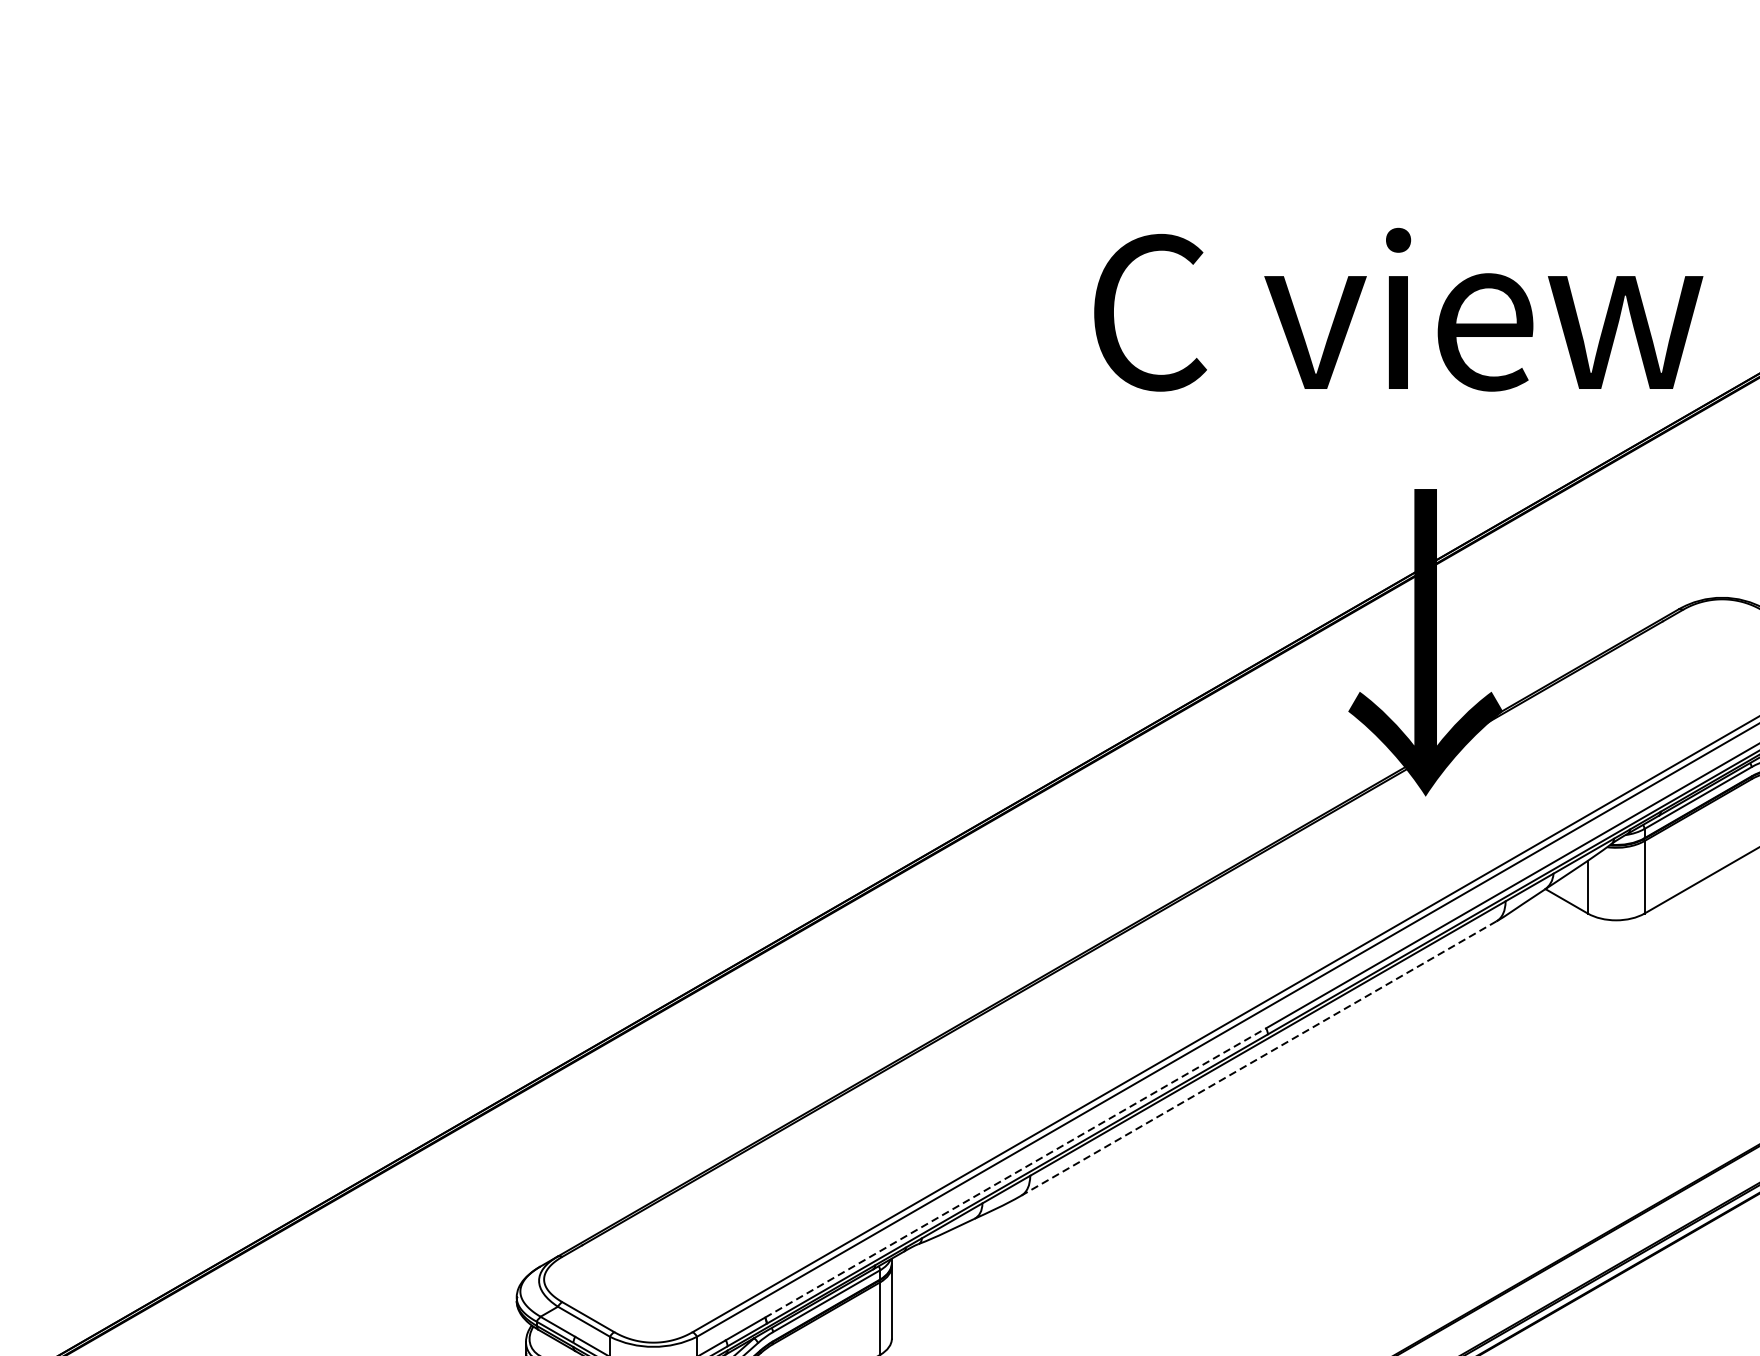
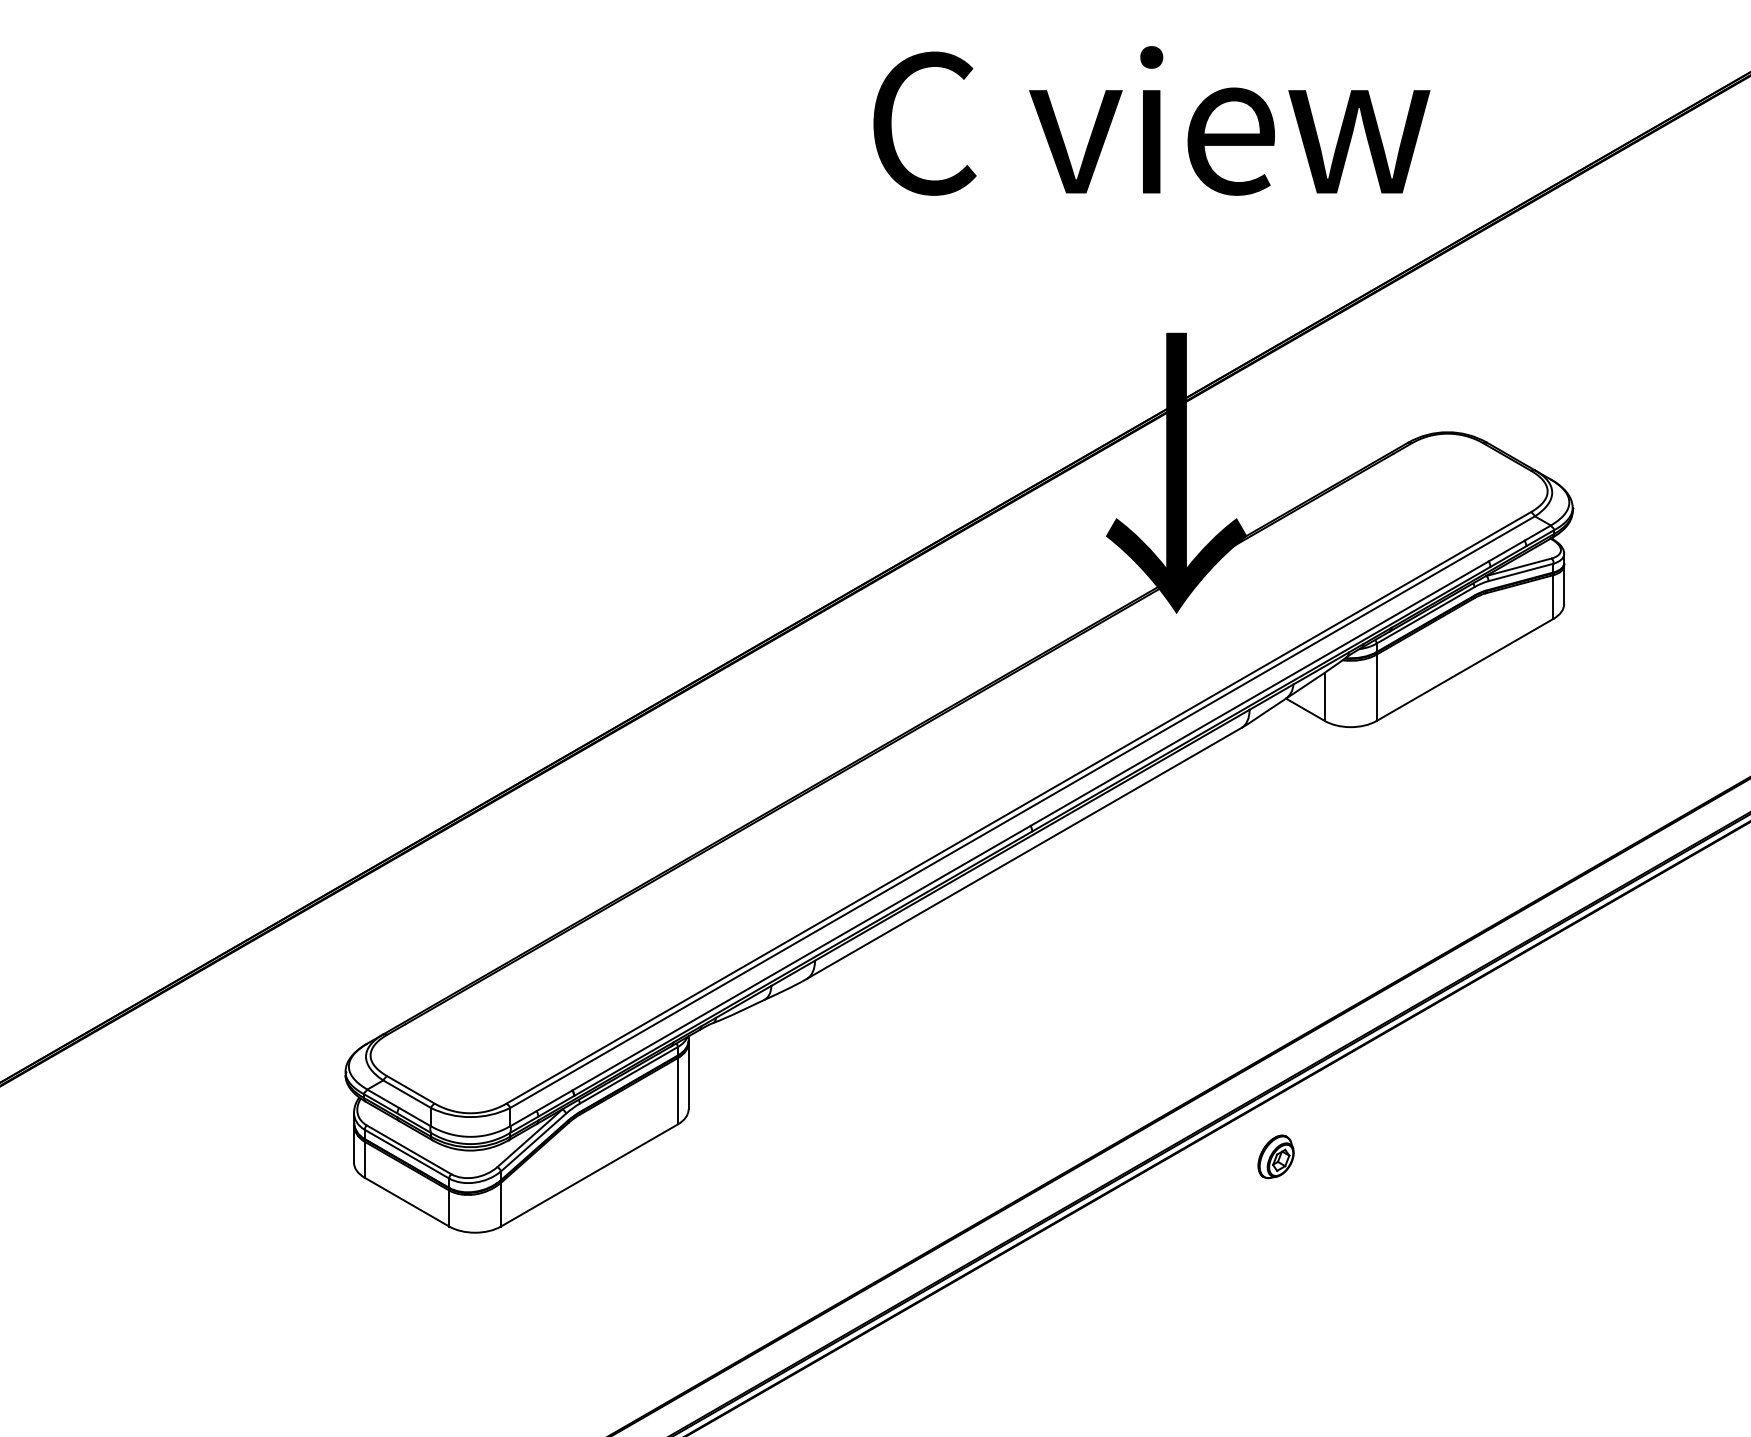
text: (1398, 309) -> (1151, 120), moved
line: (1259, 1058) -> (1024, 853), dashed -> solid
line: (1016, 1172) -> (802, 957), dashed -> solid

